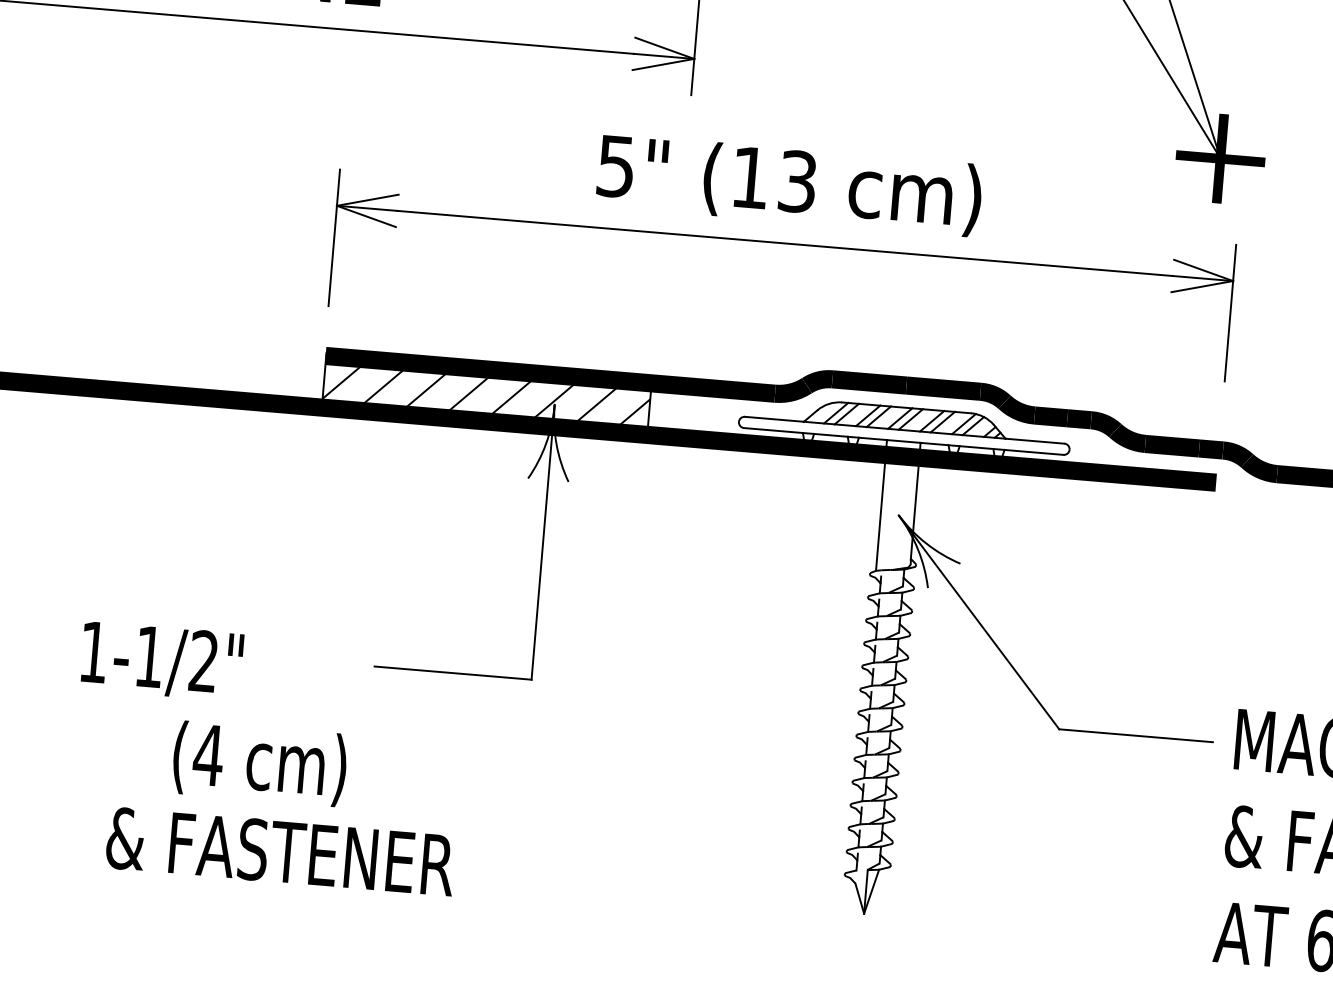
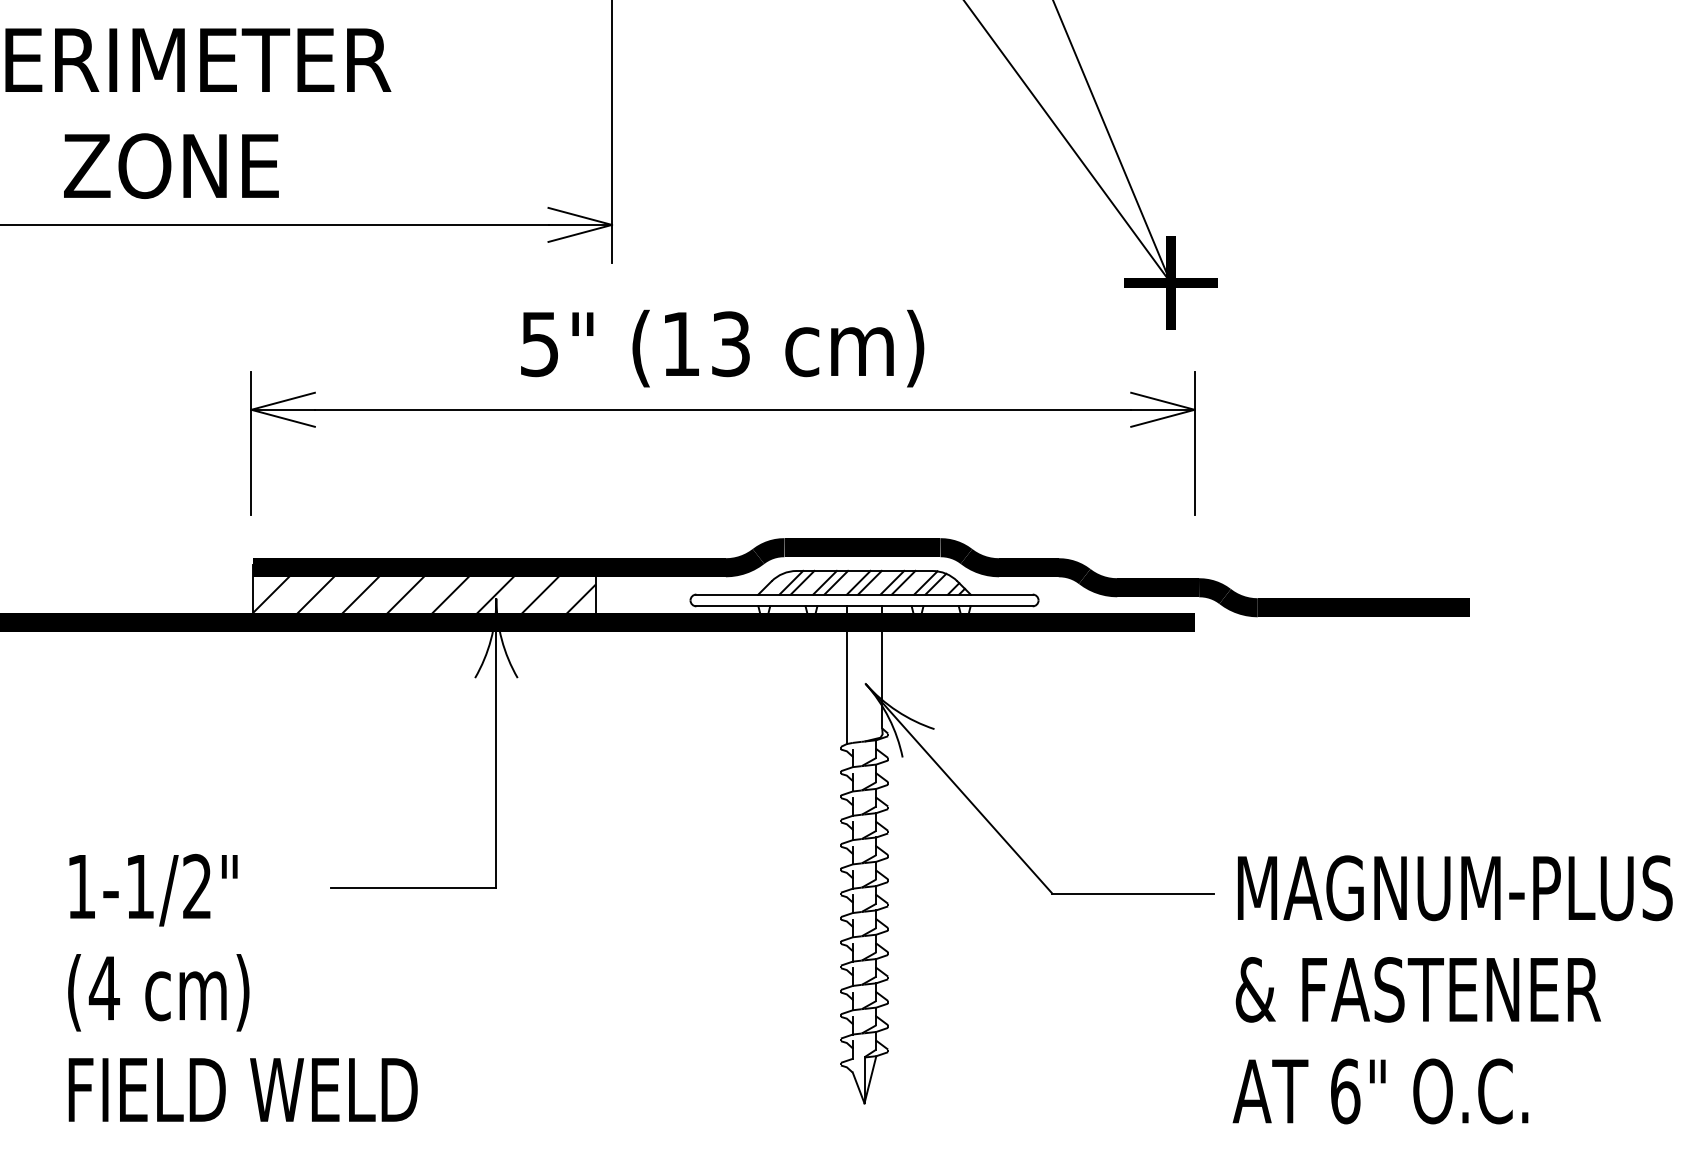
text: (162, 660) -> (153, 889), moved
text: (259, 763) -> (158, 992), moved
text: (279, 851) -> (248, 1089), & FASTENER -> FIELD WELD

